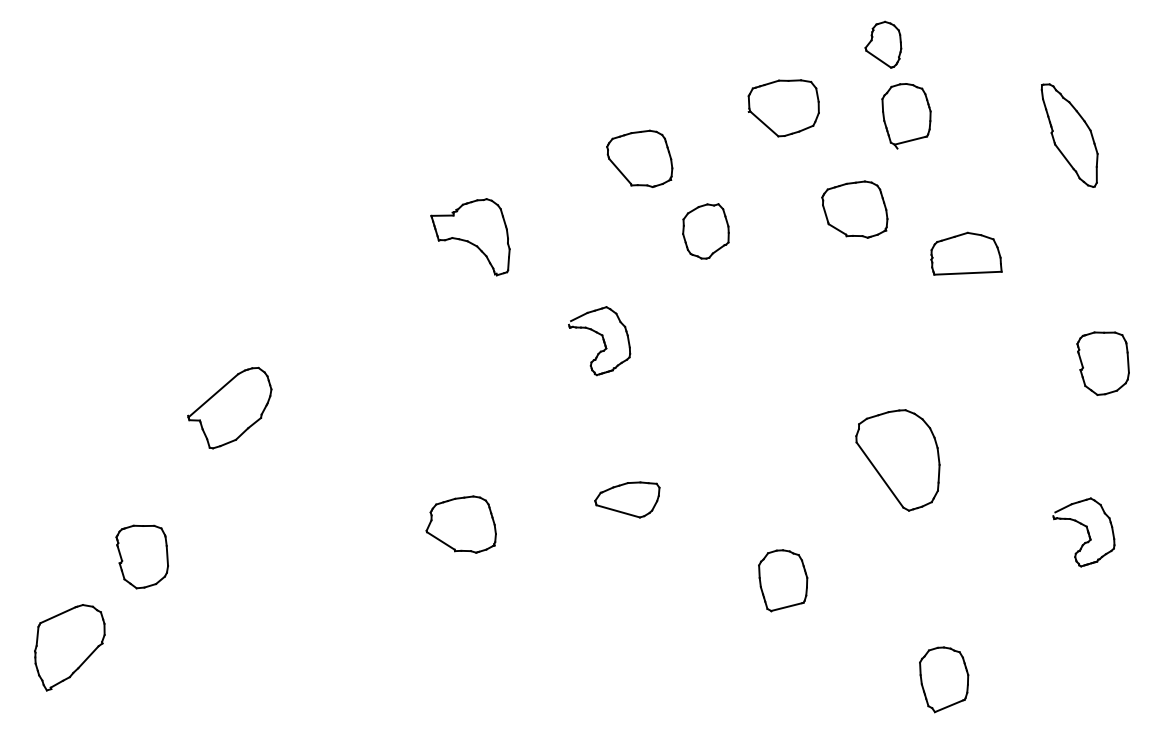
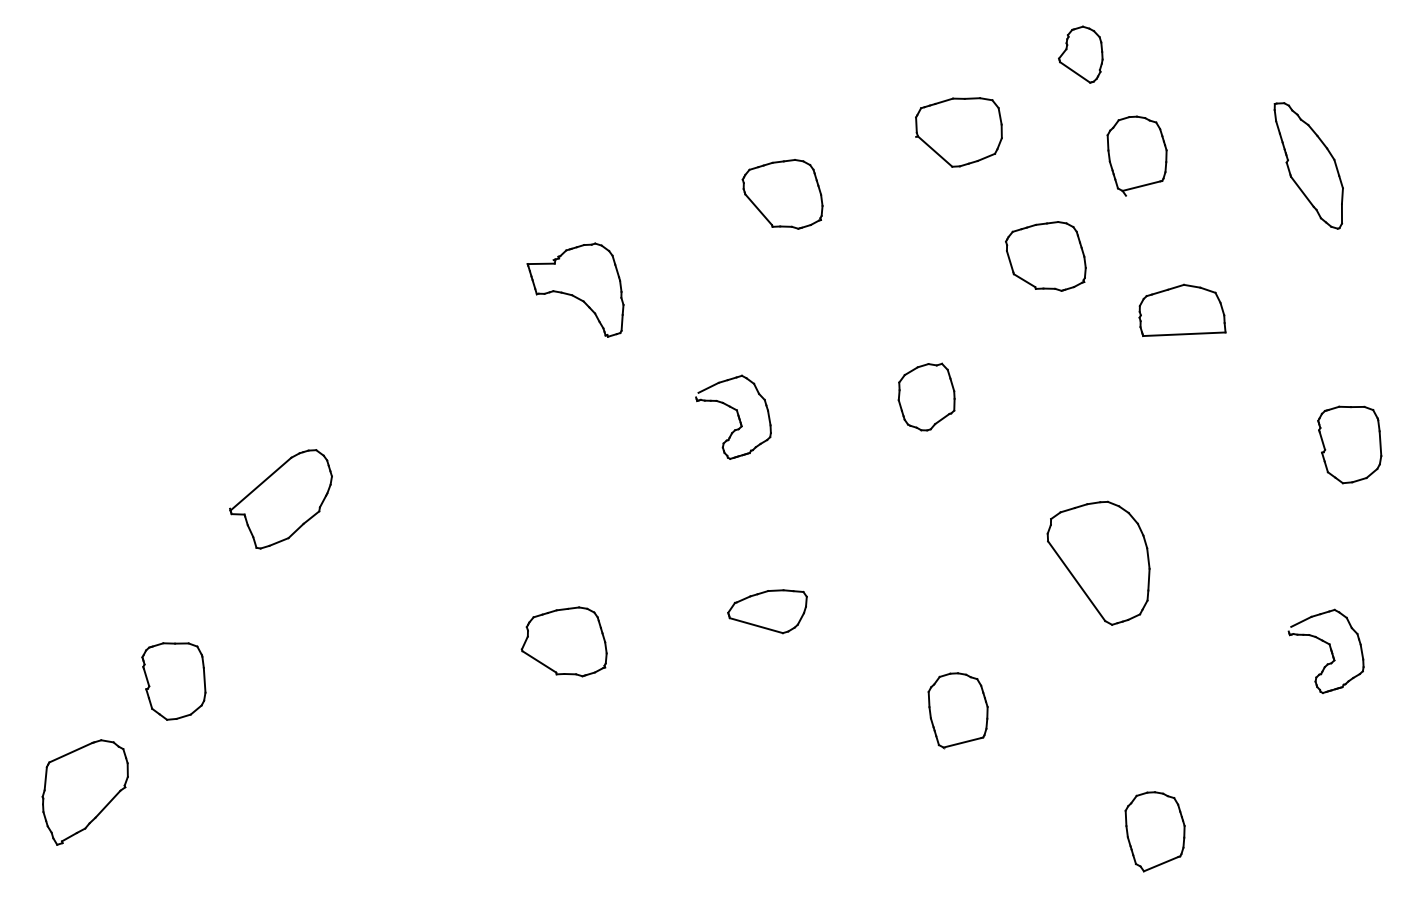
part: (906, 115) -> (1136, 155), moved
part: (705, 230) -> (926, 396), moved

